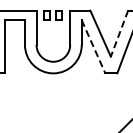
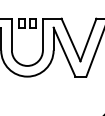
line: (119, 33) -> (88, 39), dashed -> solid
line: (93, 47) -> (64, 52), dashed -> solid

